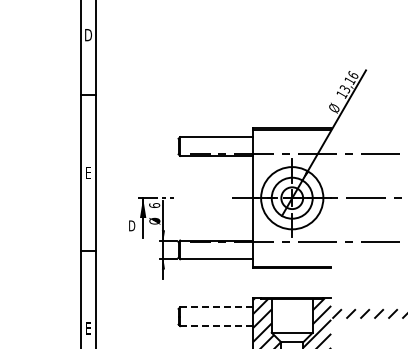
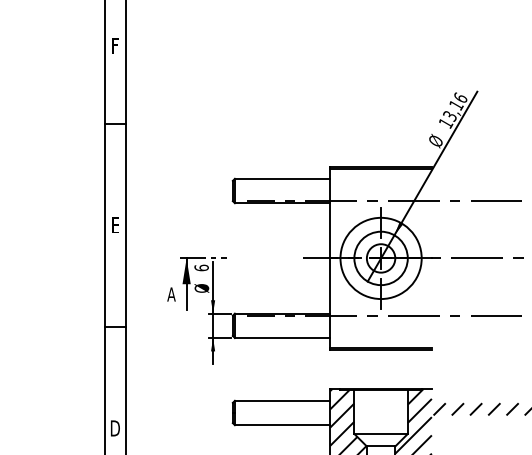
text: (88, 35) -> (115, 46), D -> F
text: (131, 225) -> (171, 294), D -> A
line: (216, 307) -> (282, 400), dashed -> solid
line: (216, 326) -> (282, 425), dashed -> solid
text: (88, 328) -> (115, 428), E -> D

